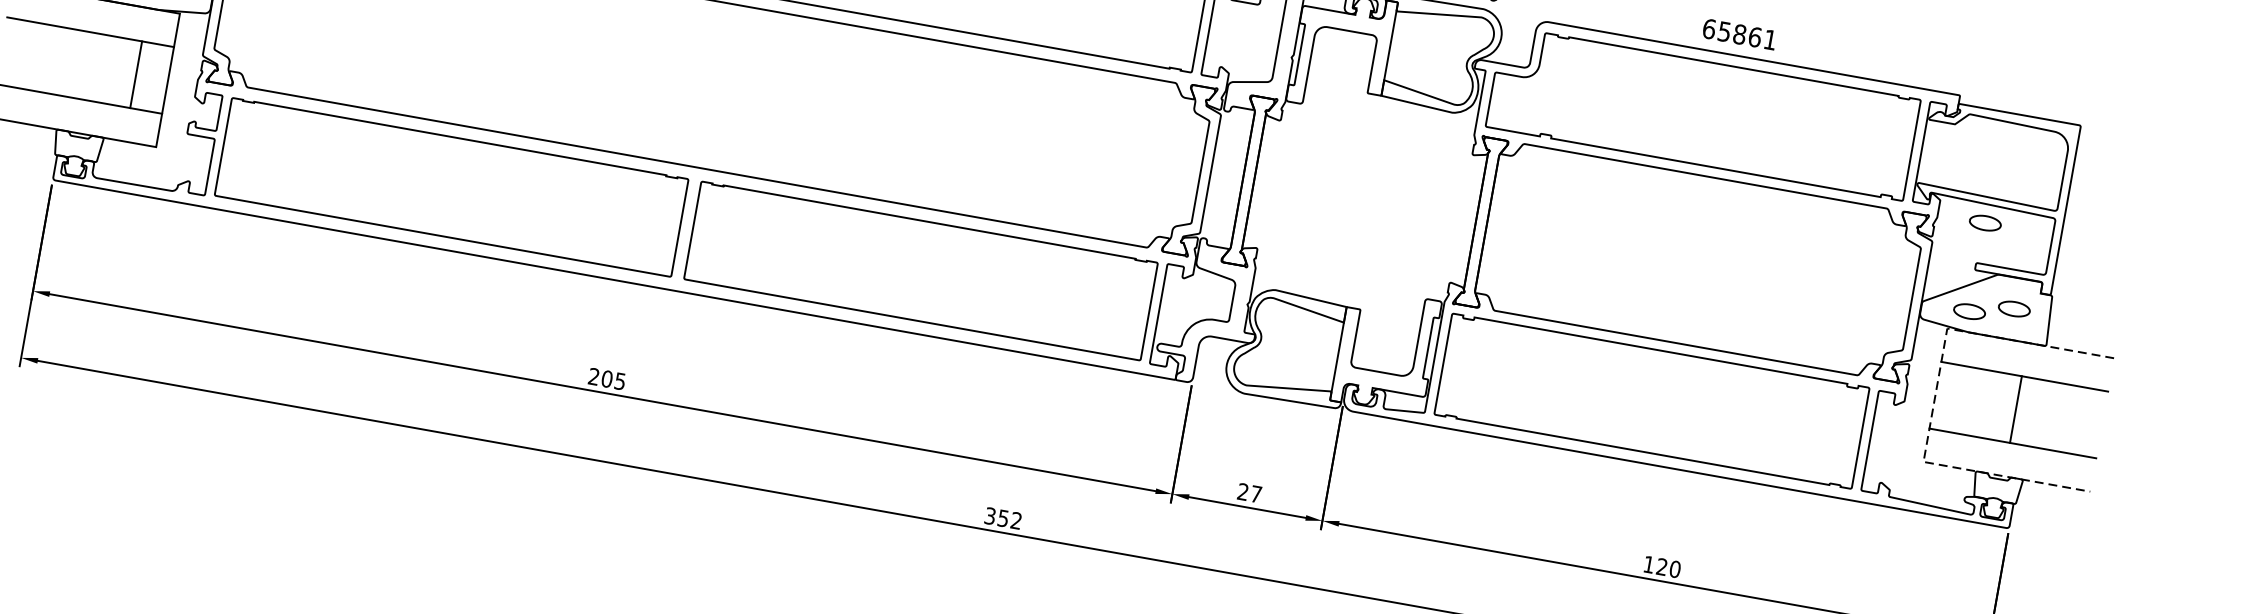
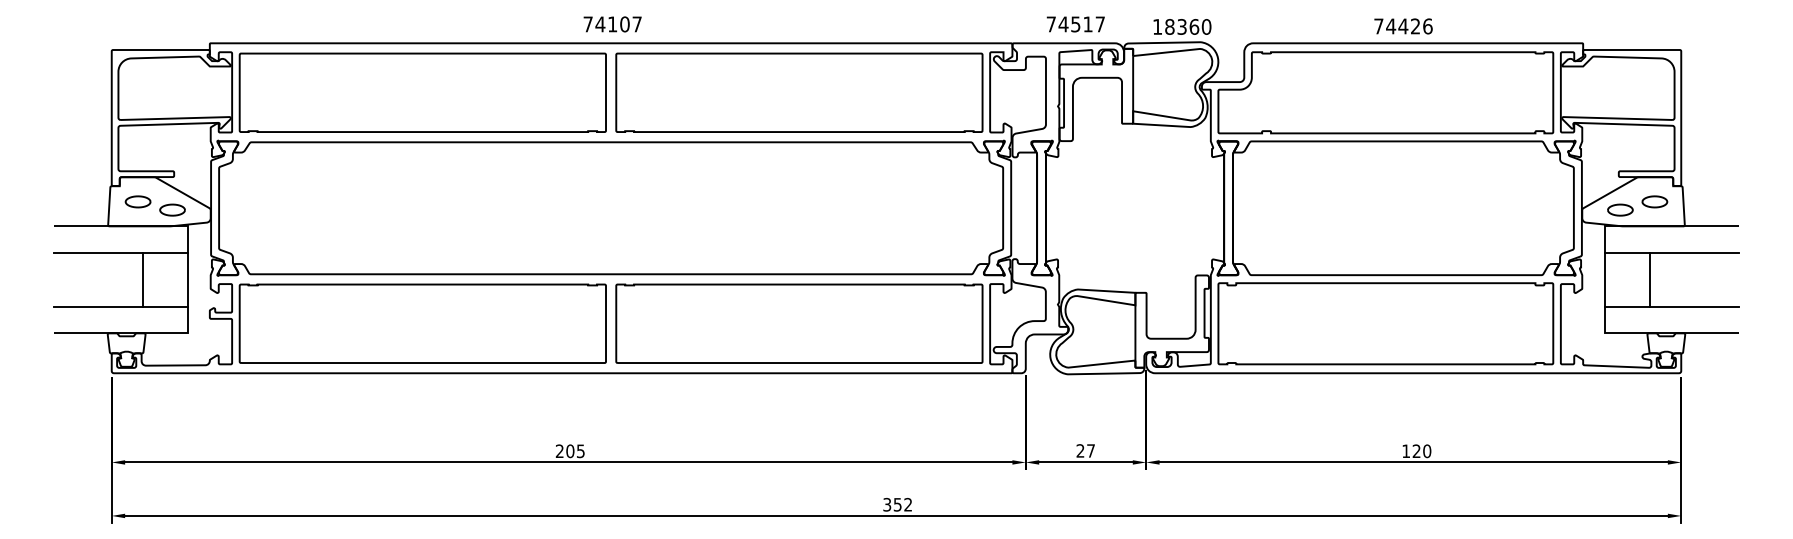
text: (1739, 34) -> (1403, 26), 65861 -> 74426
line: (135, 74) -> (142, 279), moved
part: (1985, 222) -> (1620, 138), removed
line: (1935, 394) -> (1605, 279), dashed -> solid
line: (2016, 409) -> (1650, 279), moved

